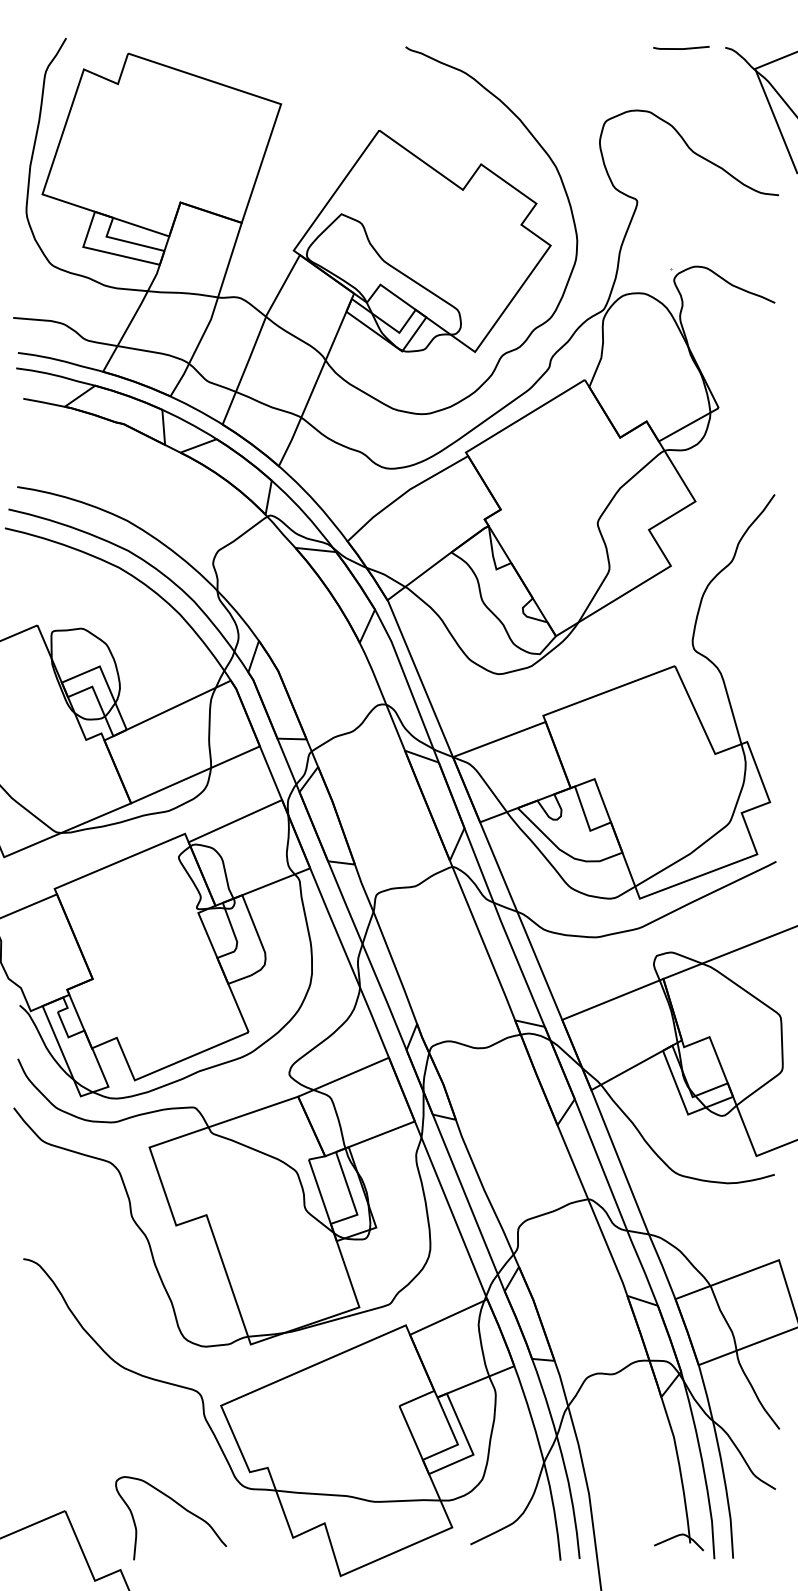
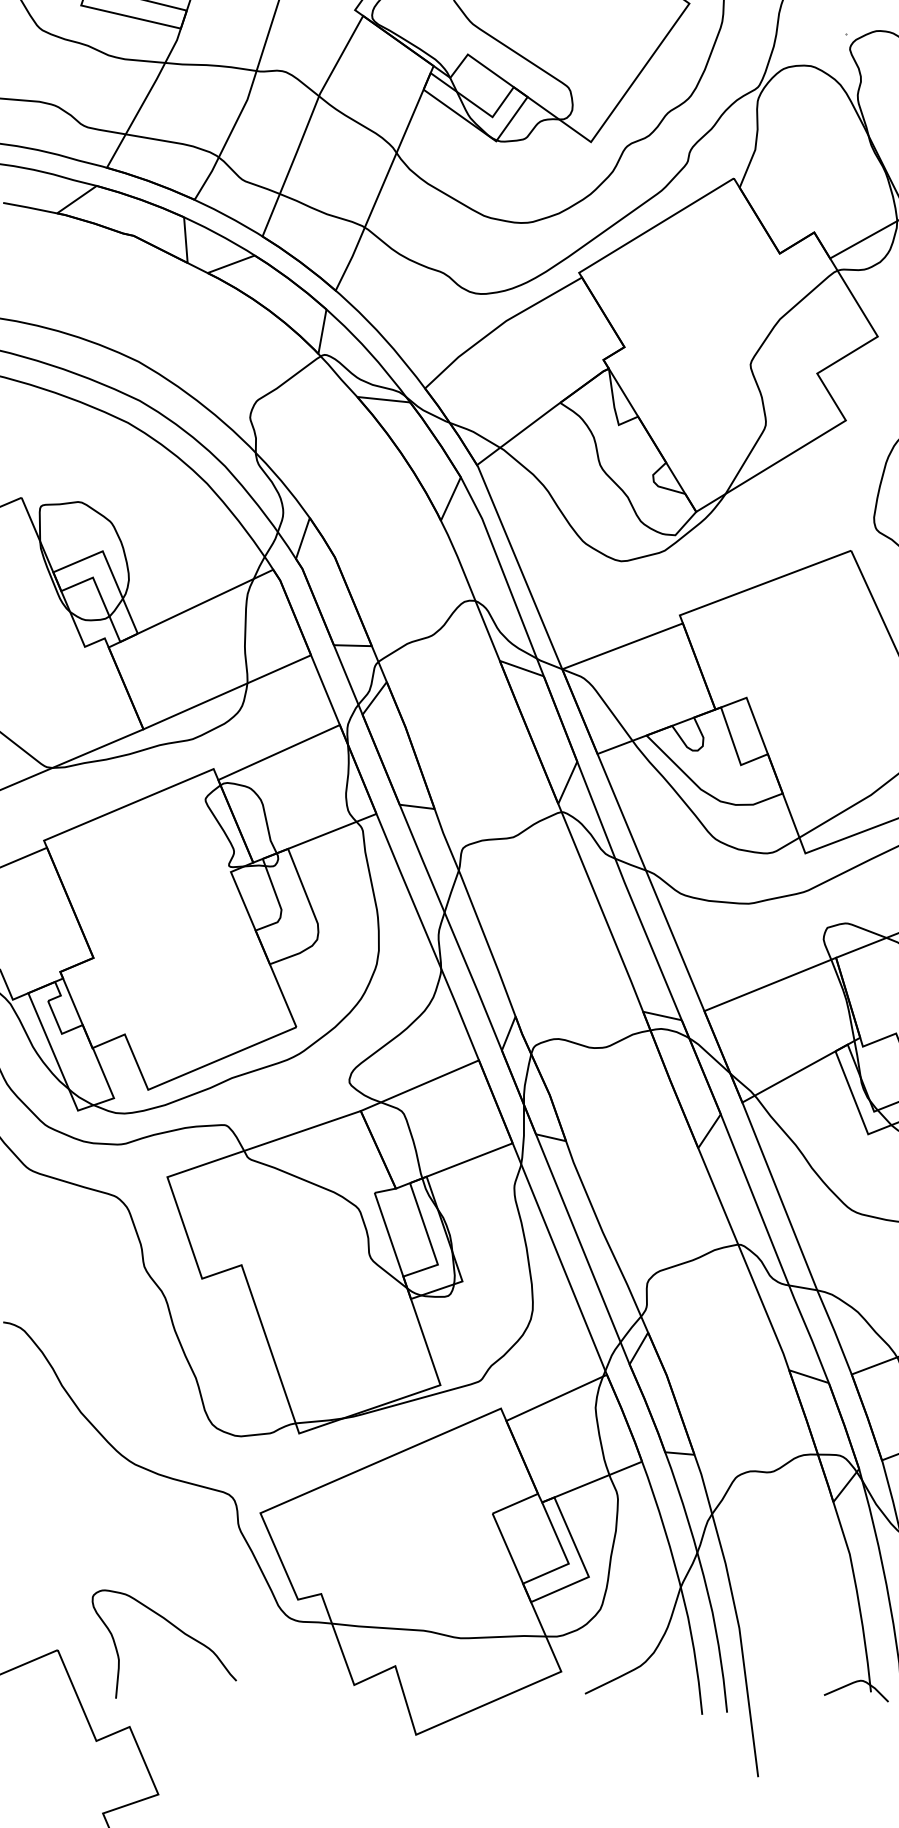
curve: (178, 1505) -> (173, 1627), moved

